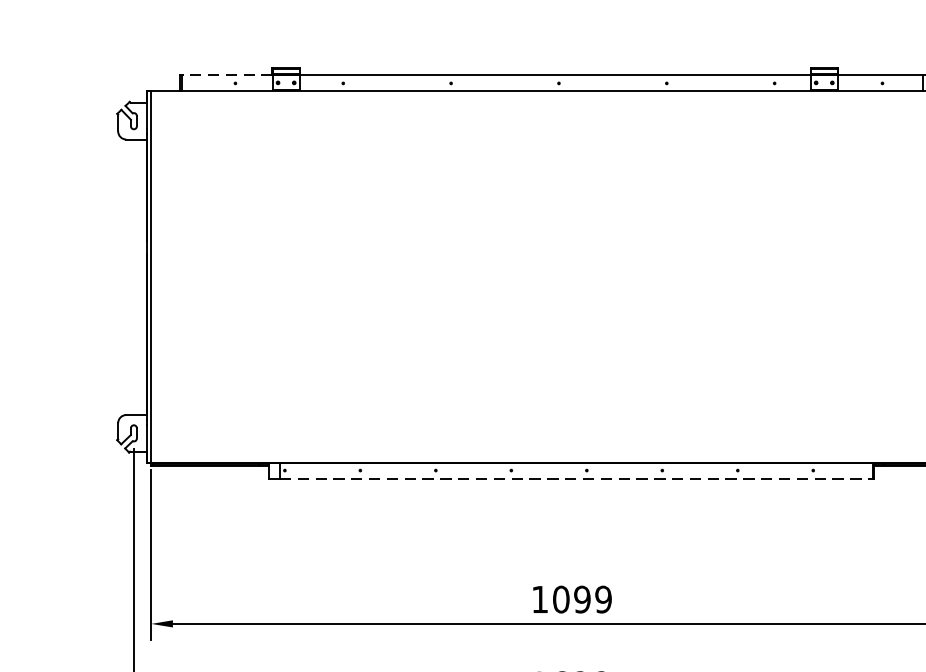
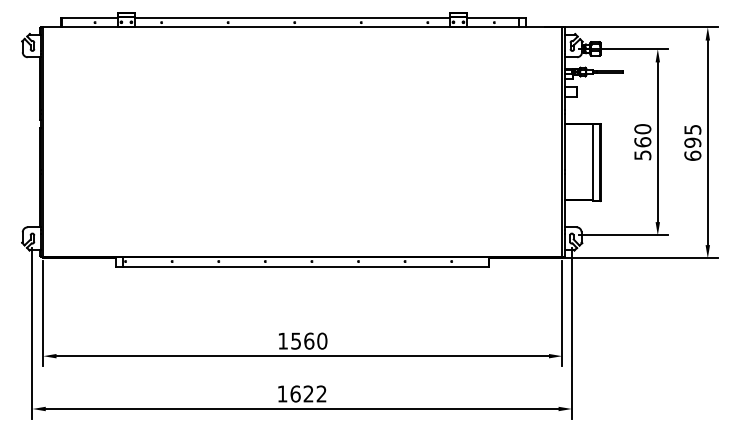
line: (226, 75) -> (89, 17), dashed -> solid
line: (577, 478) -> (306, 266), dashed -> solid
text: (582, 598) -> (309, 340), 1099 -> 1560

